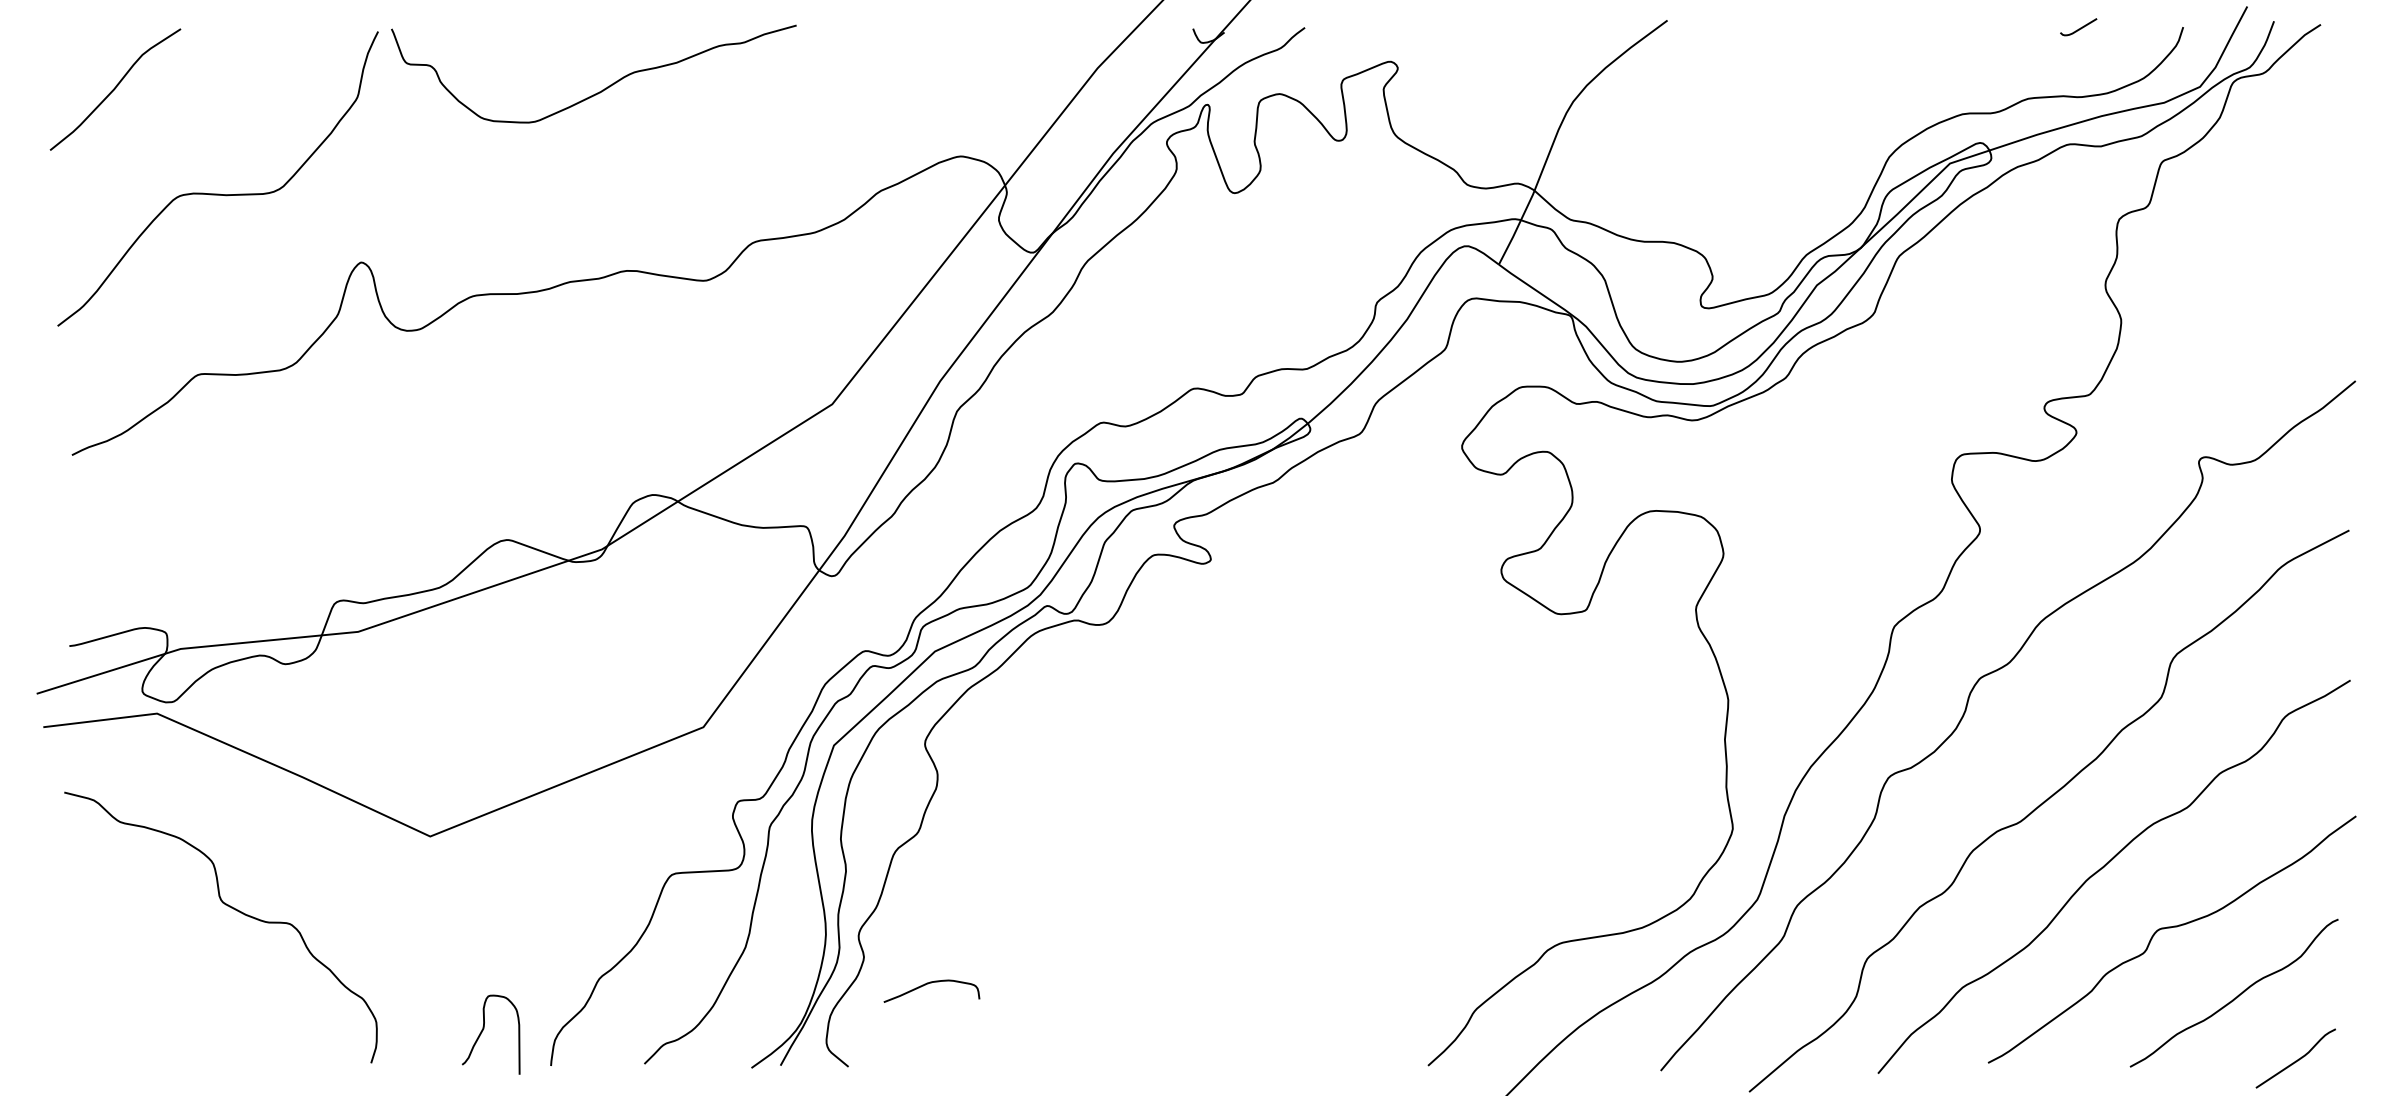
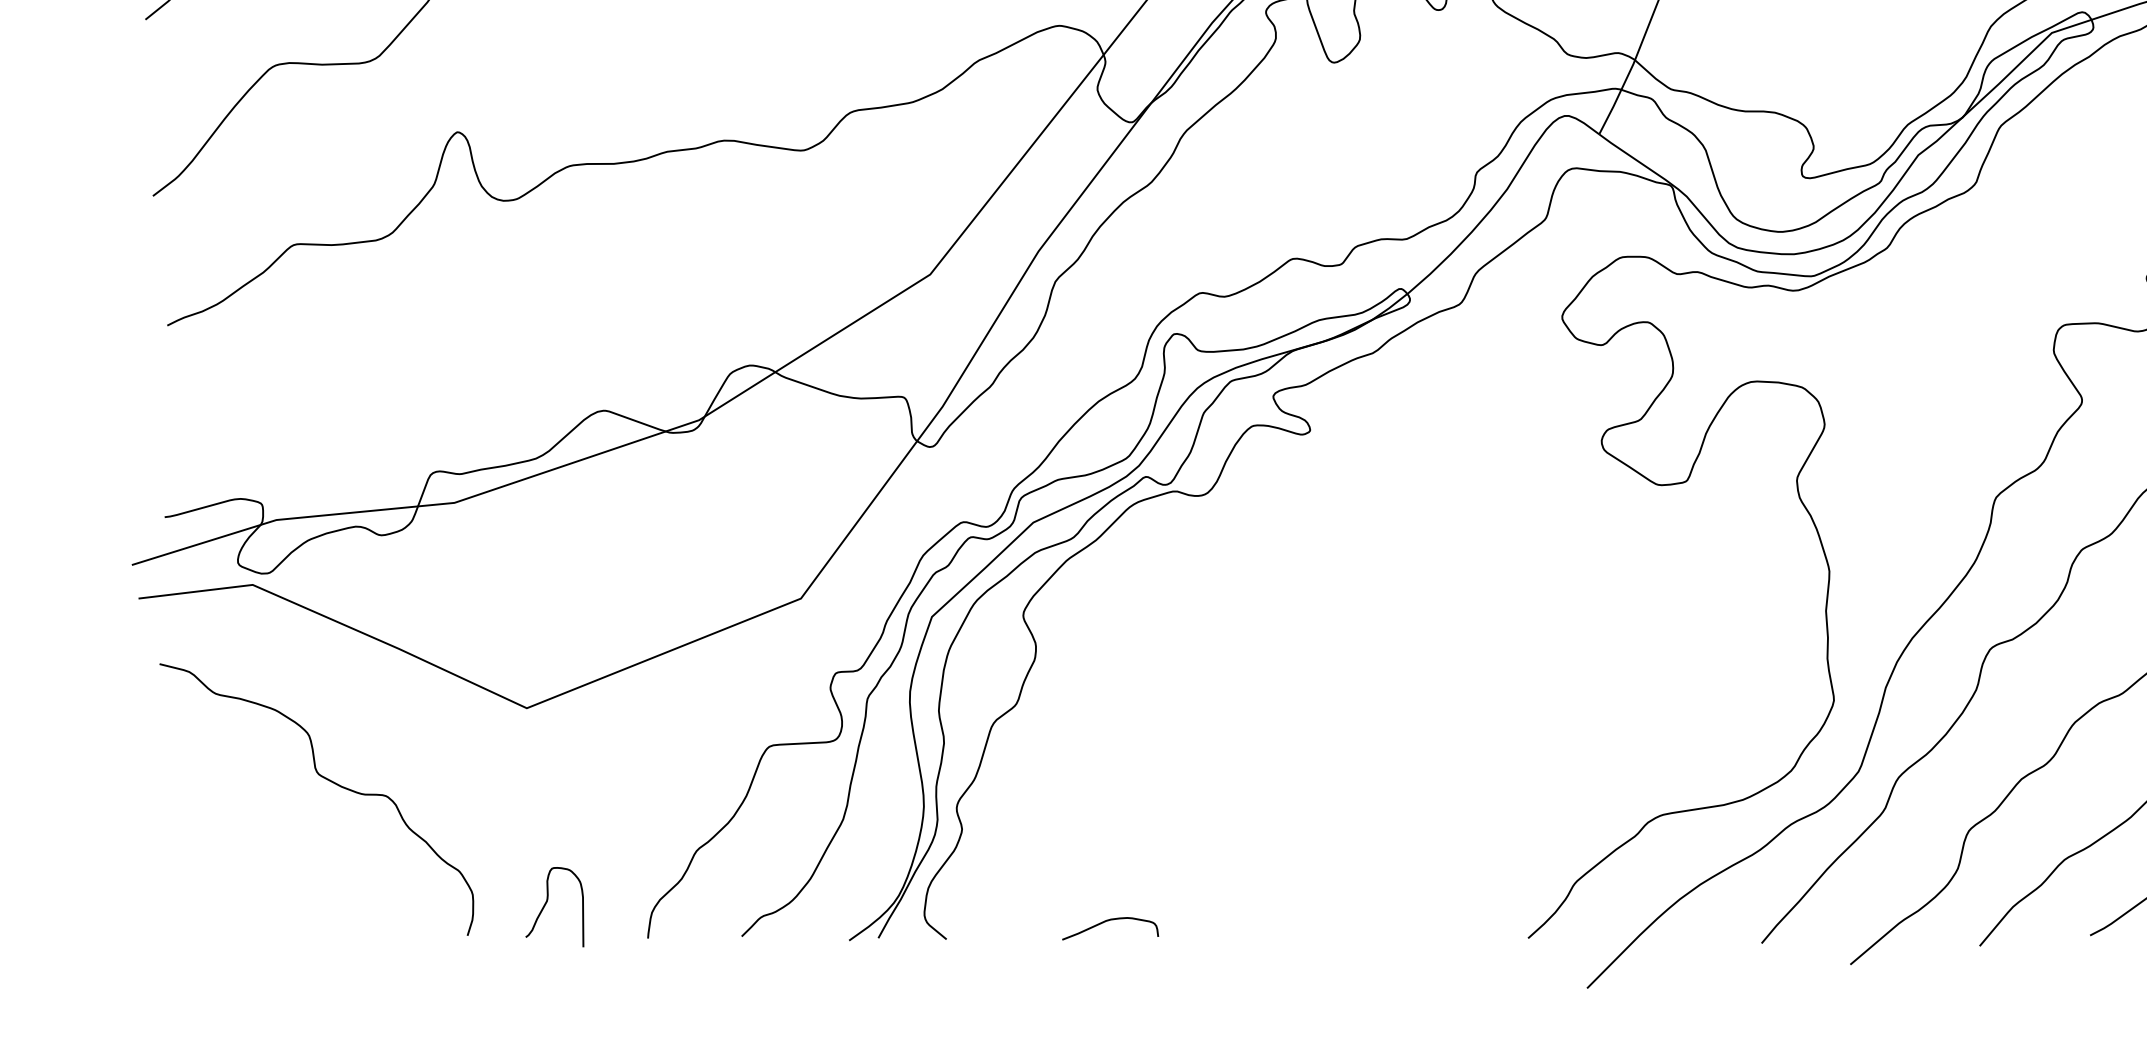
curve: (928, 984) -> (1107, 921), moved
curve: (483, 1030) -> (547, 902), moved

